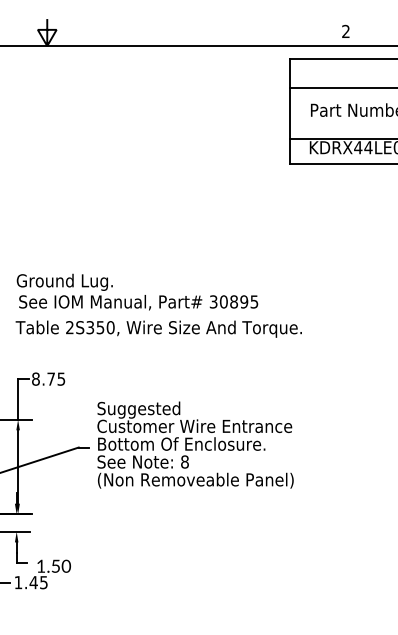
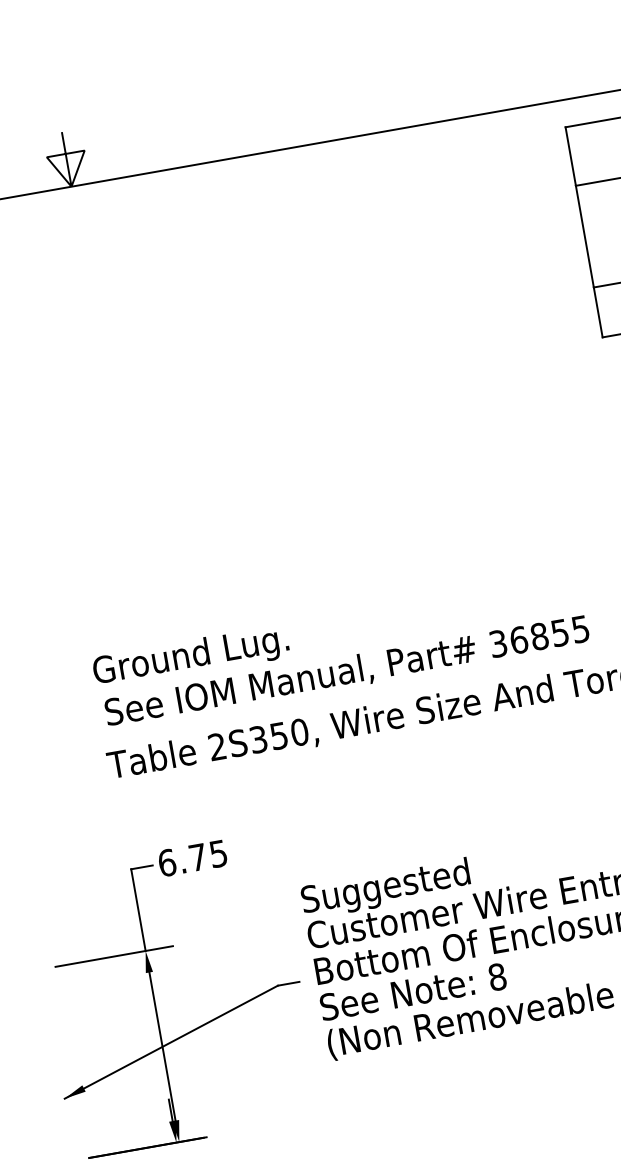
text: (234, 301) -> (540, 635), 30895 -> 36855
text: (35, 378) -> (166, 861), 8.75 -> 6.75

